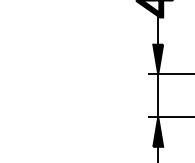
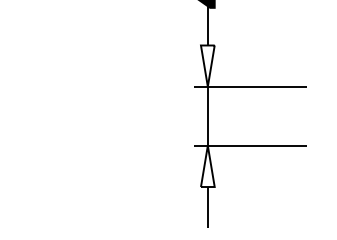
fill: (157, 59) -> (207, 65), removed
fill: (157, 132) -> (207, 166), removed

